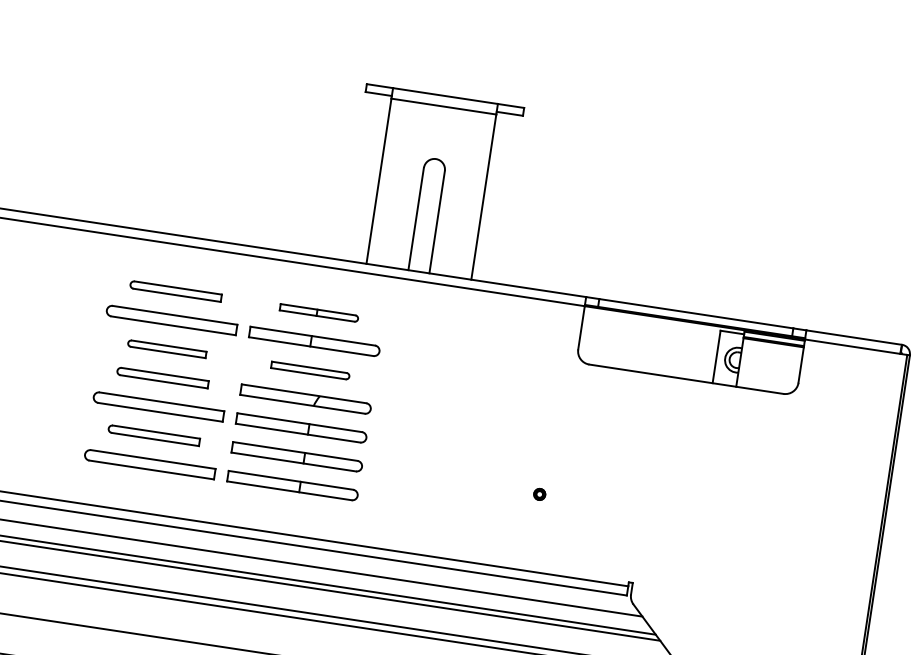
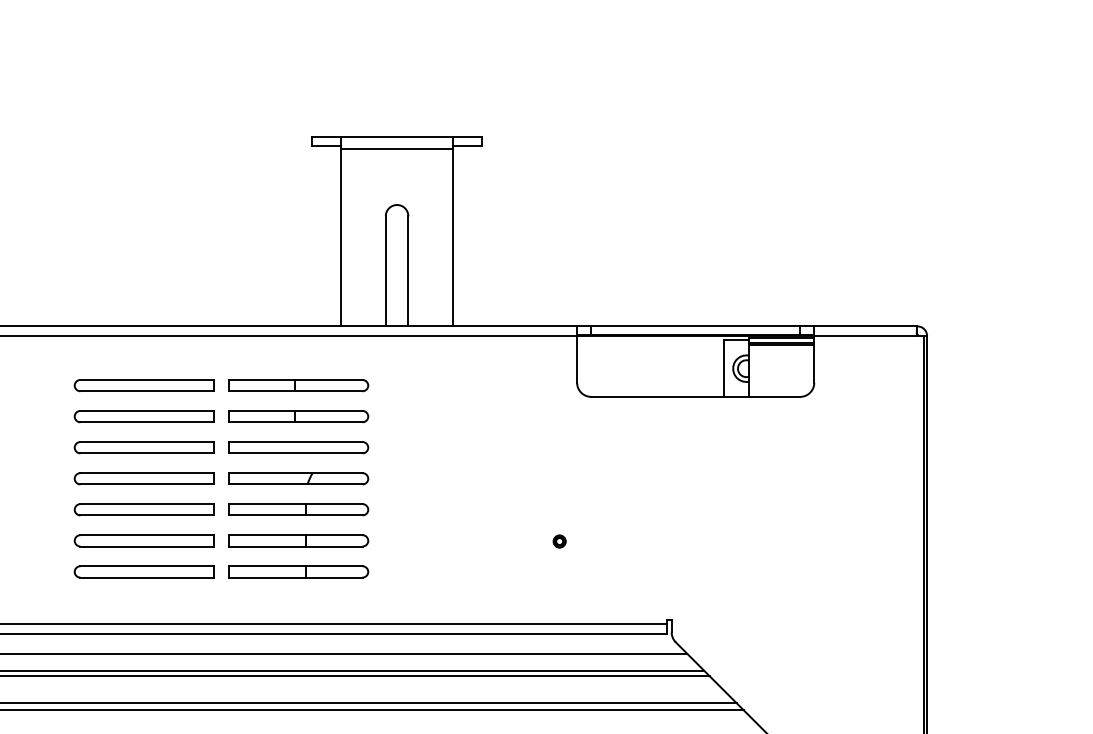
part: (175, 291) -> (143, 385), size x1.43
part: (319, 312) -> (298, 385), size x1.67
part: (166, 348) -> (143, 447), size x1.67
part: (310, 370) -> (298, 447), size x1.67
part: (162, 377) -> (143, 478), size x1.43
part: (153, 435) -> (143, 540), size x1.43

